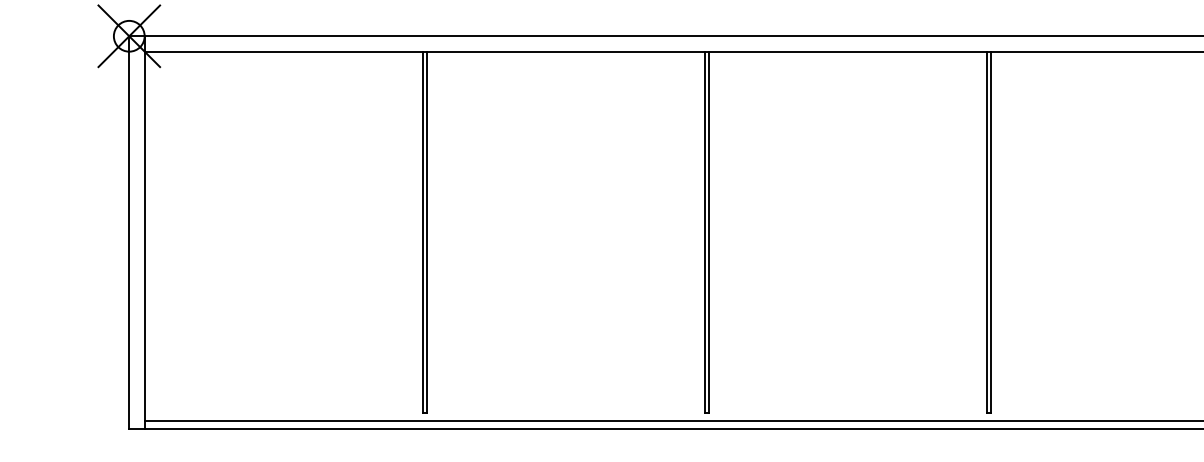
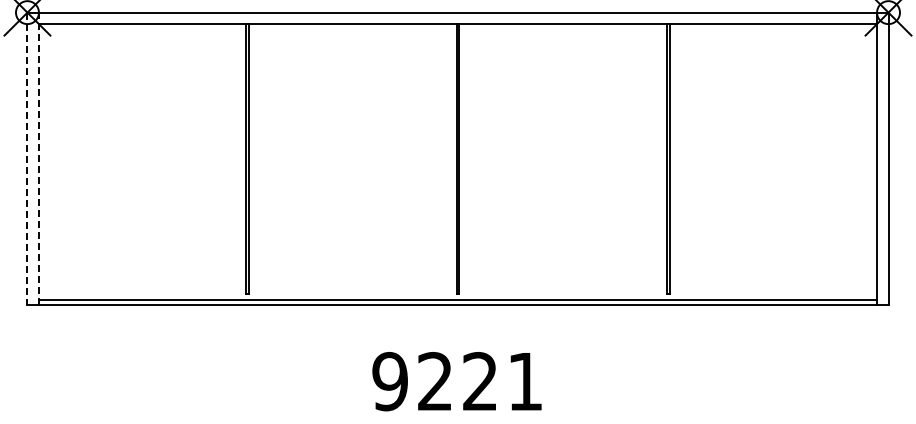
line: (144, 231) -> (38, 158), solid -> dashed
line: (129, 233) -> (27, 159), solid -> dashed

